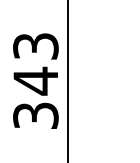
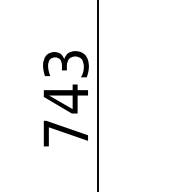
text: (35, 115) -> (65, 133), 343 -> 743

